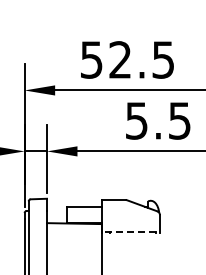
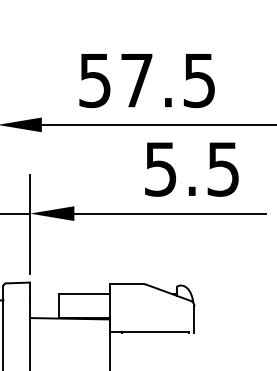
text: (119, 59) -> (135, 79), 52.5 -> 57.5
line: (128, 232) -> (148, 331), dashed -> solid

